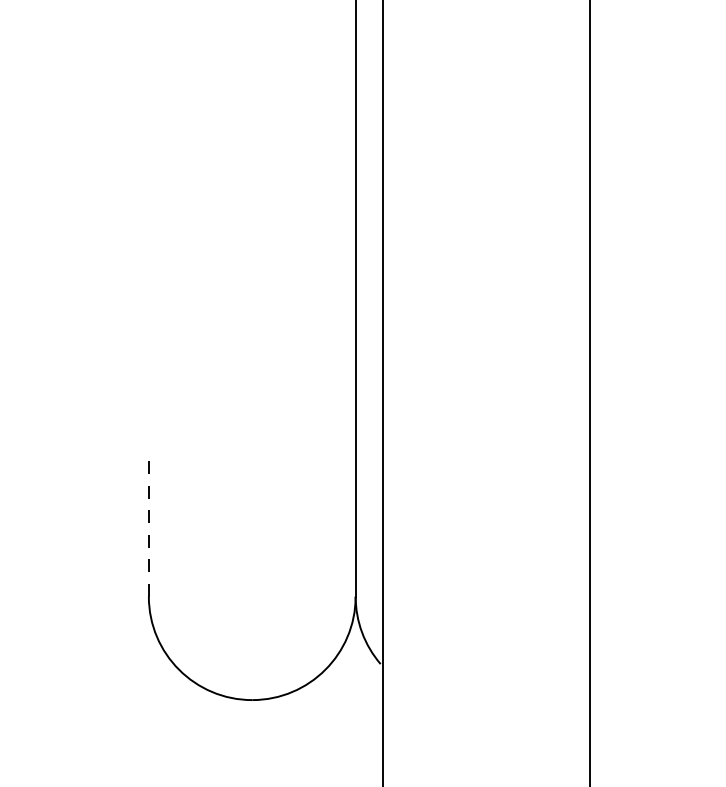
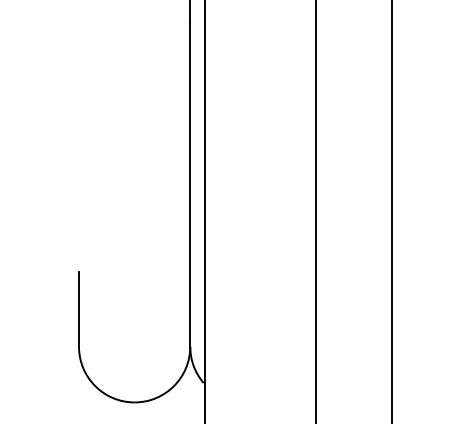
line: (149, 527) -> (79, 309), dashed -> solid

